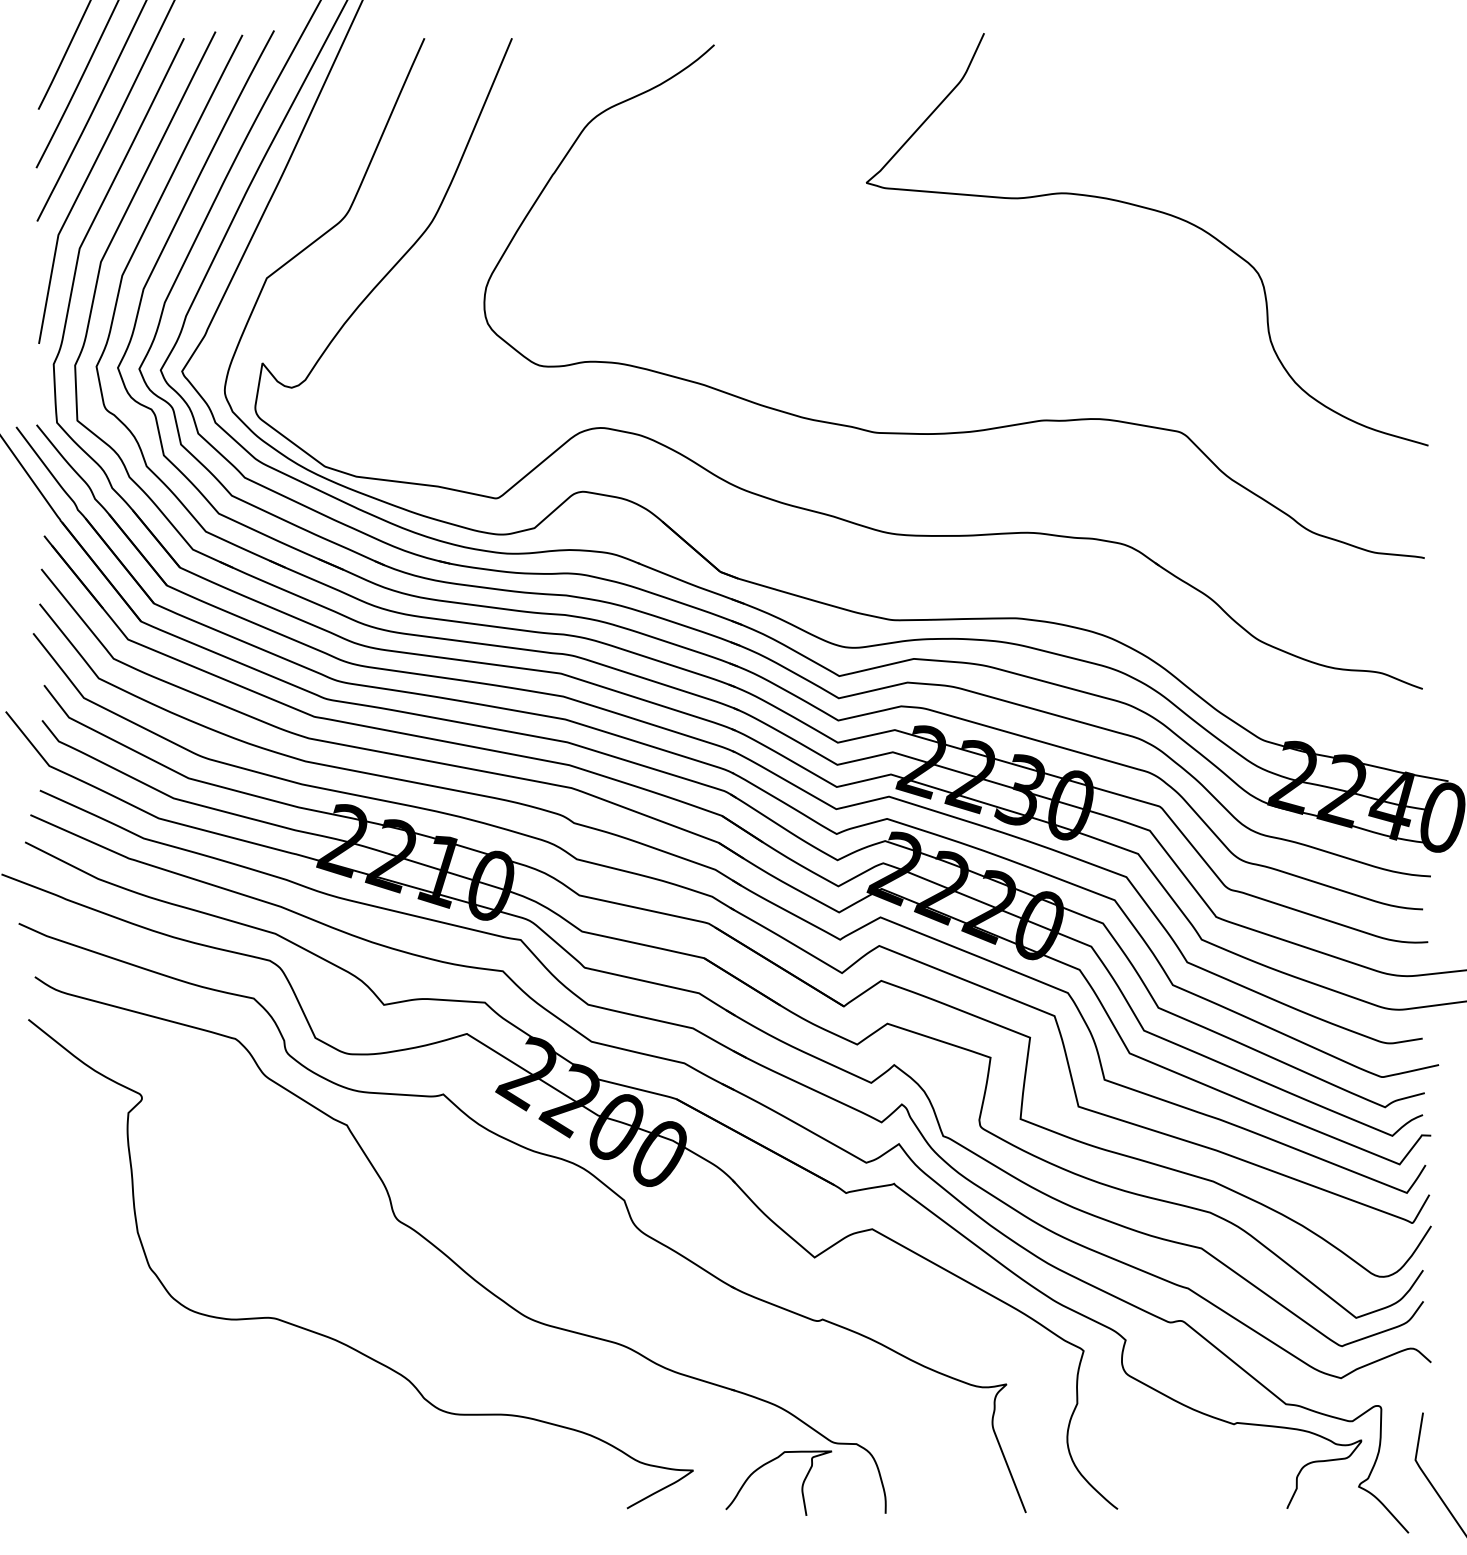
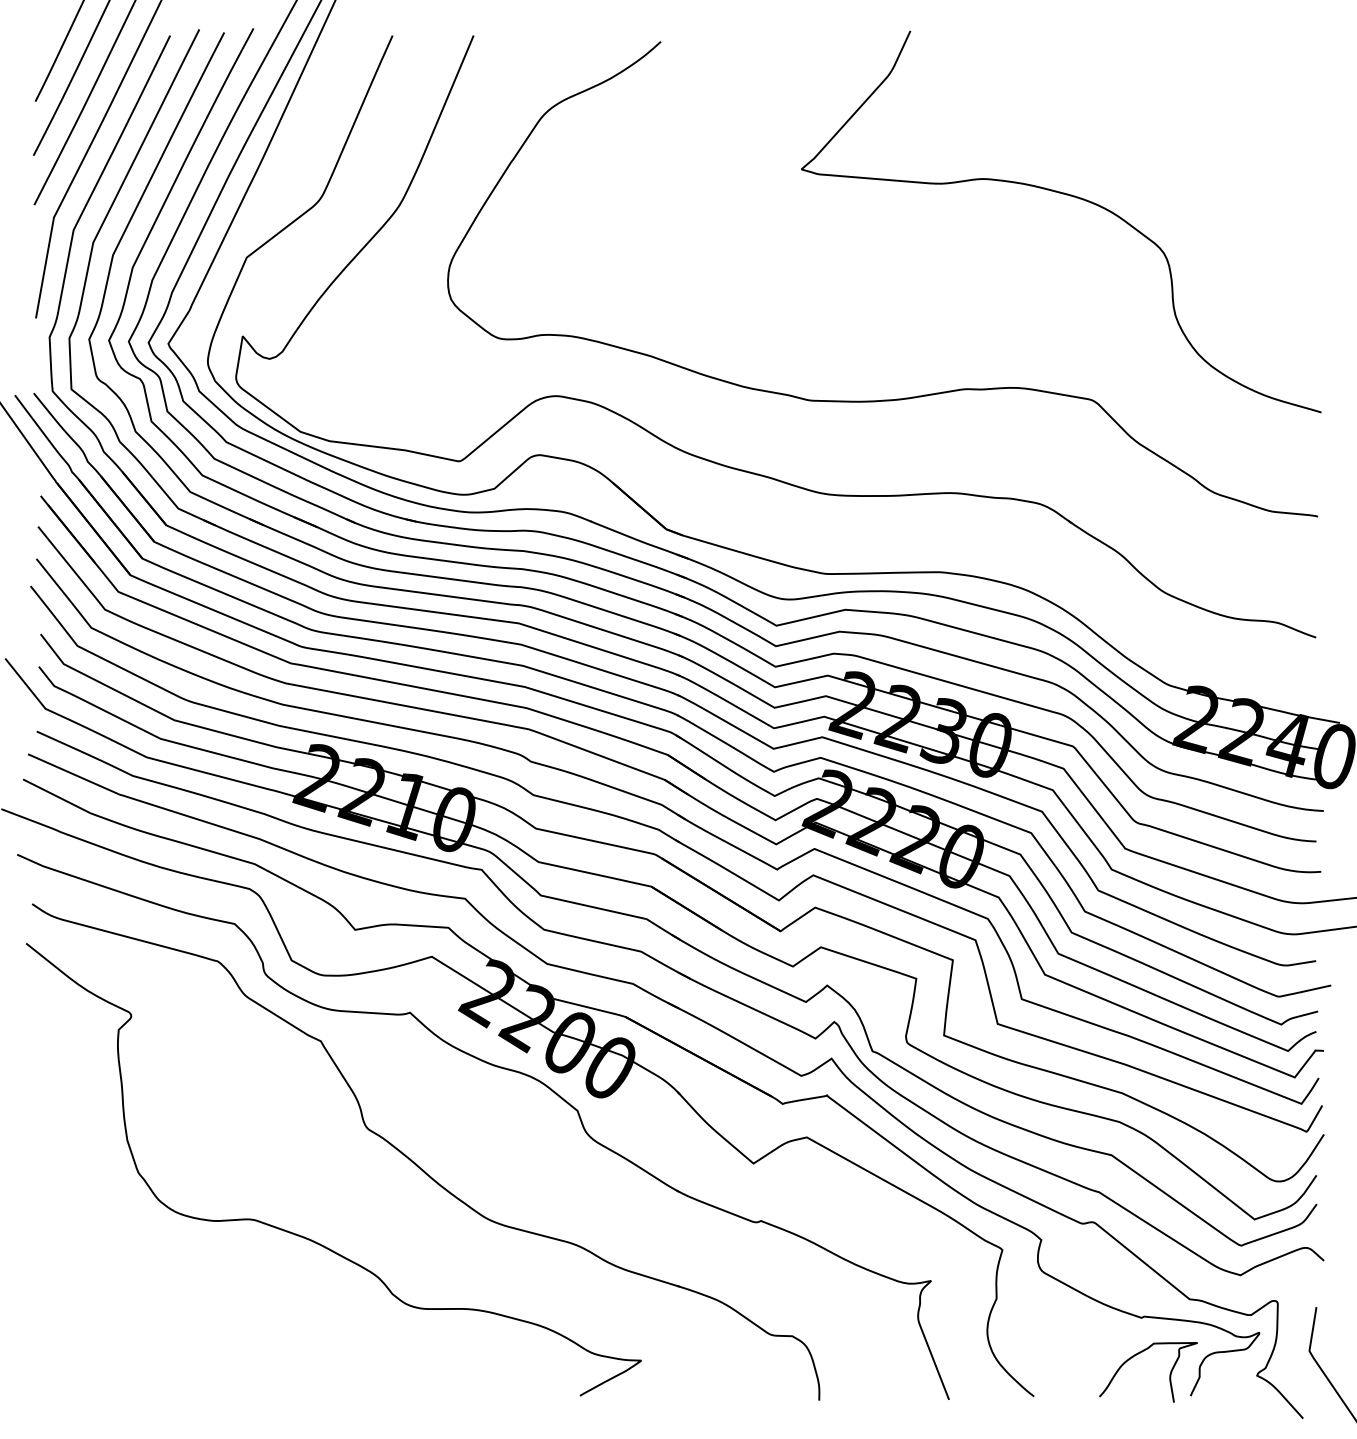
curve: (768, 1463) -> (1138, 1354), moved

